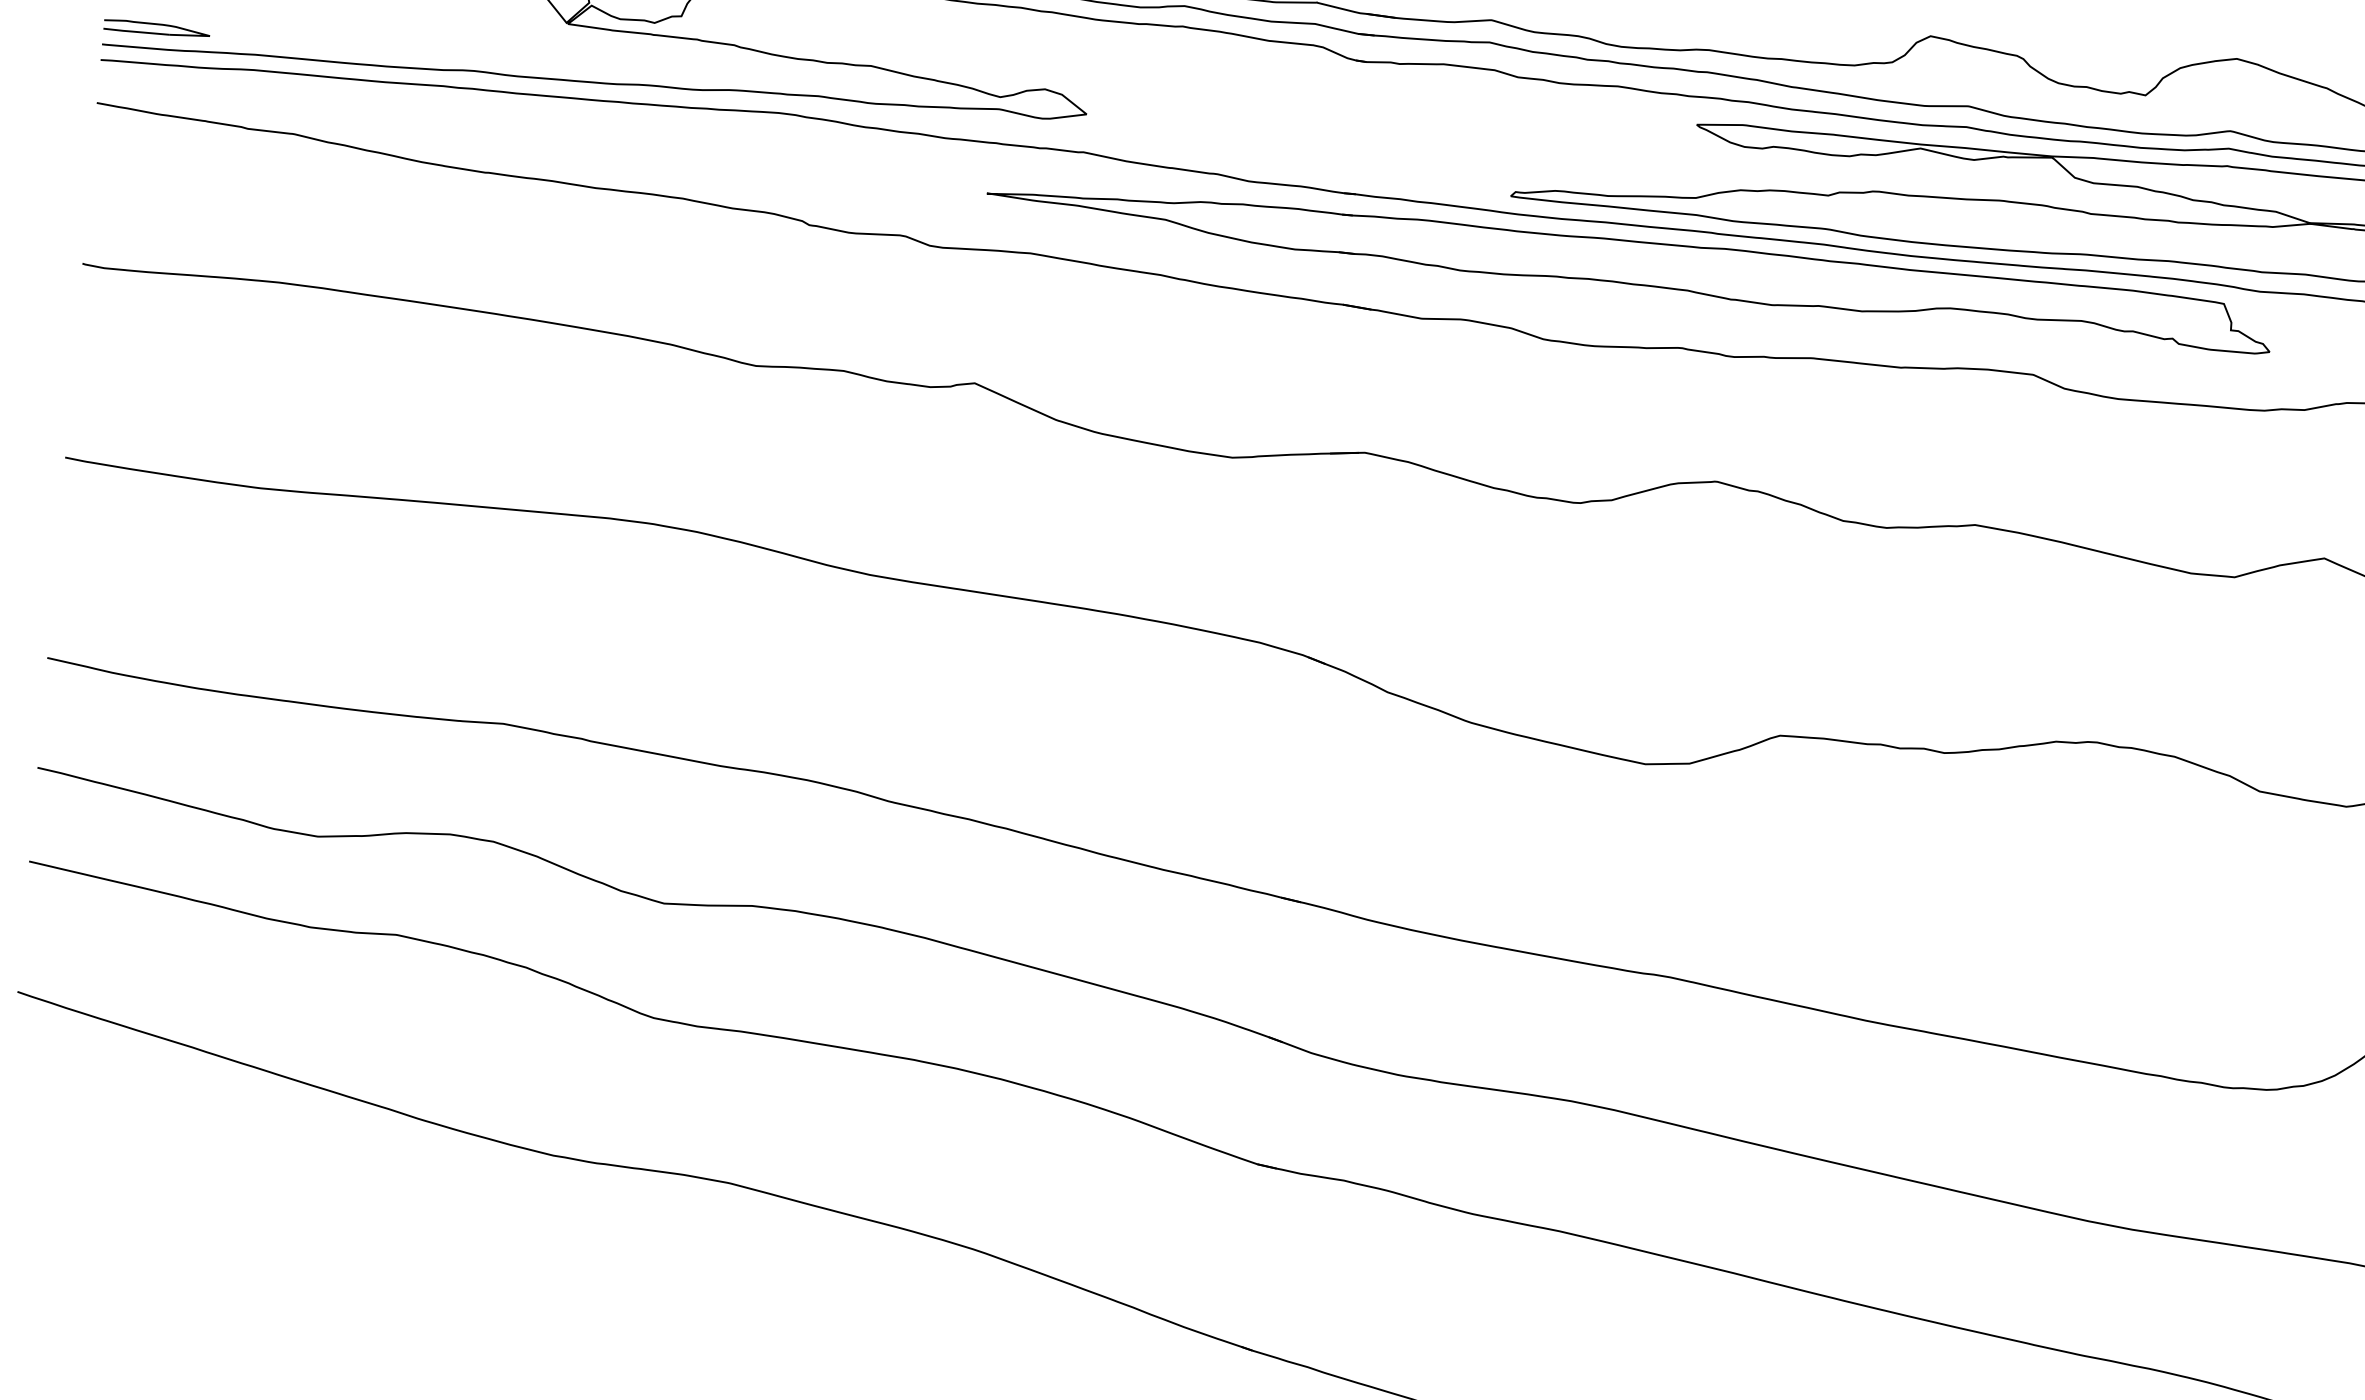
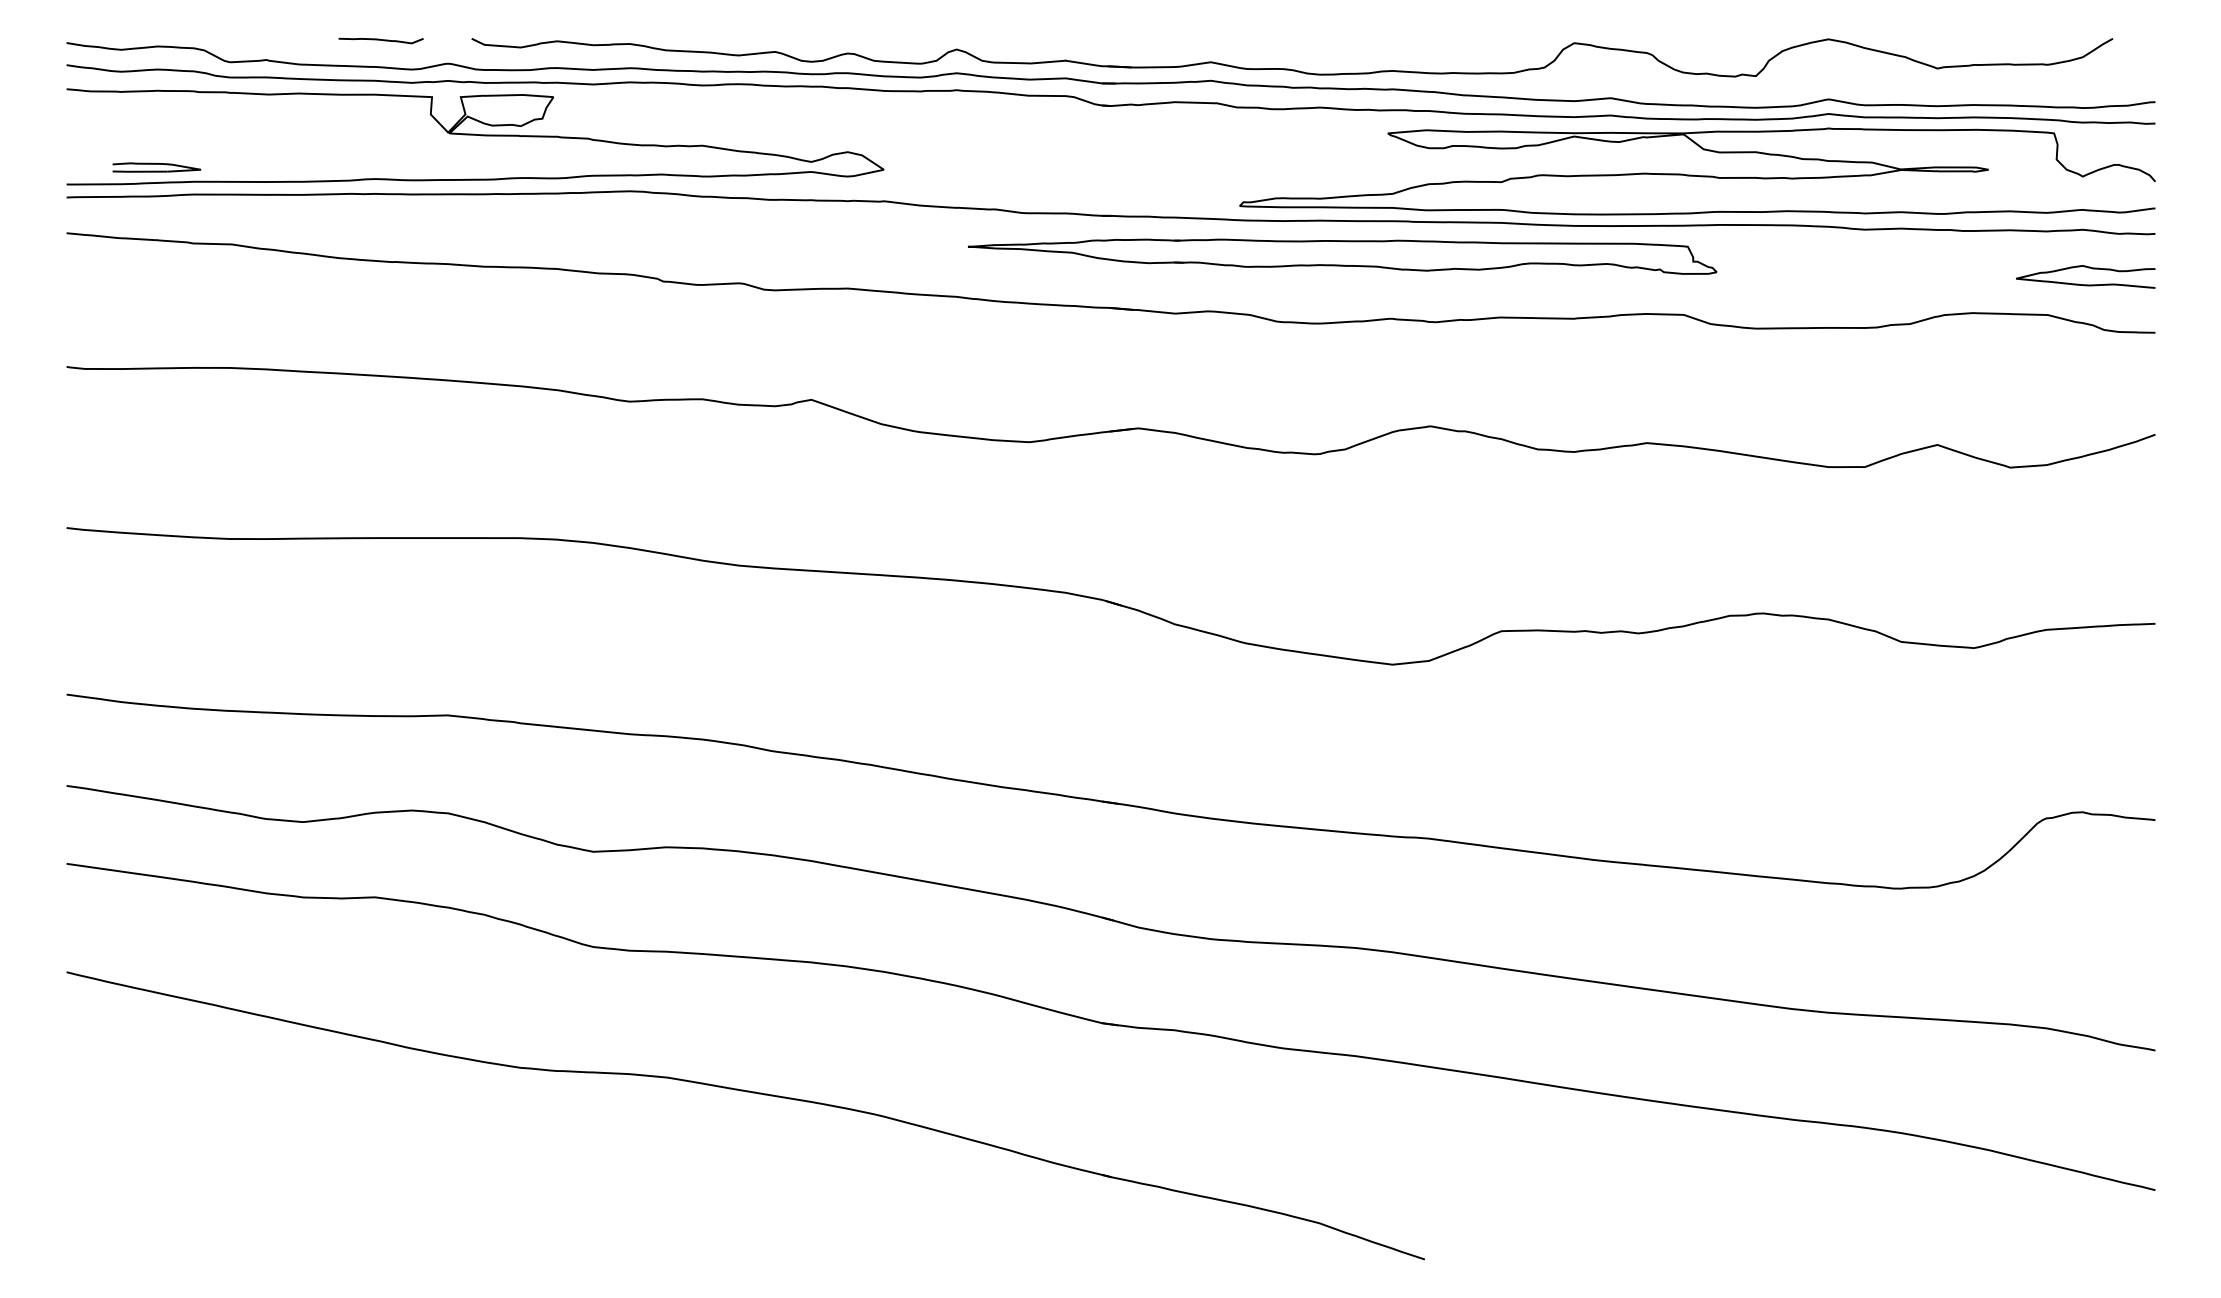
part: (156, 28) -> (156, 167), moved
part: (1628, 267) -> (1342, 256), size x0.7

